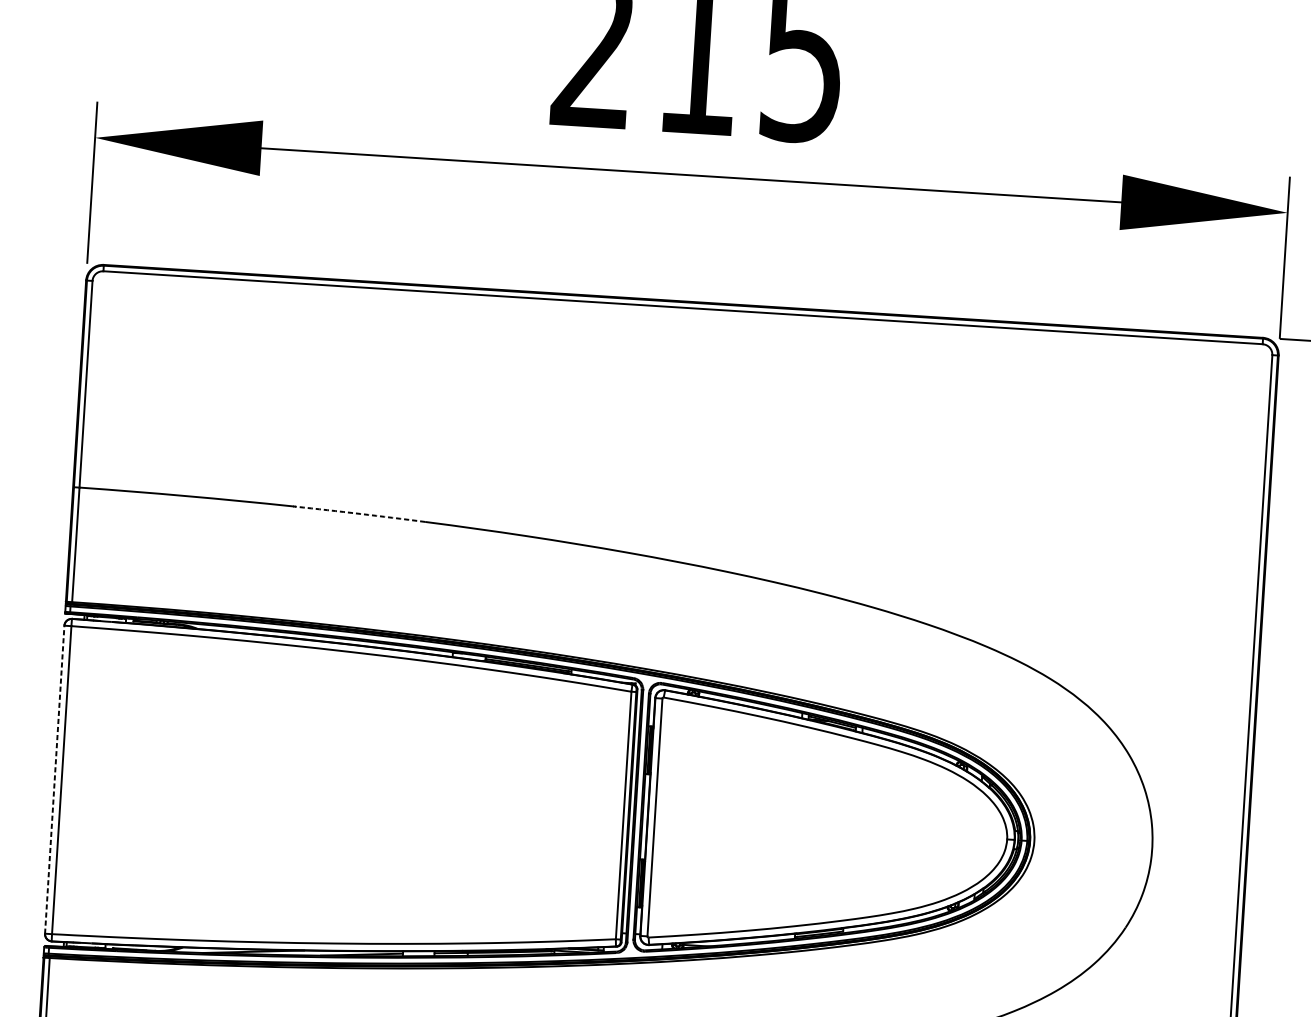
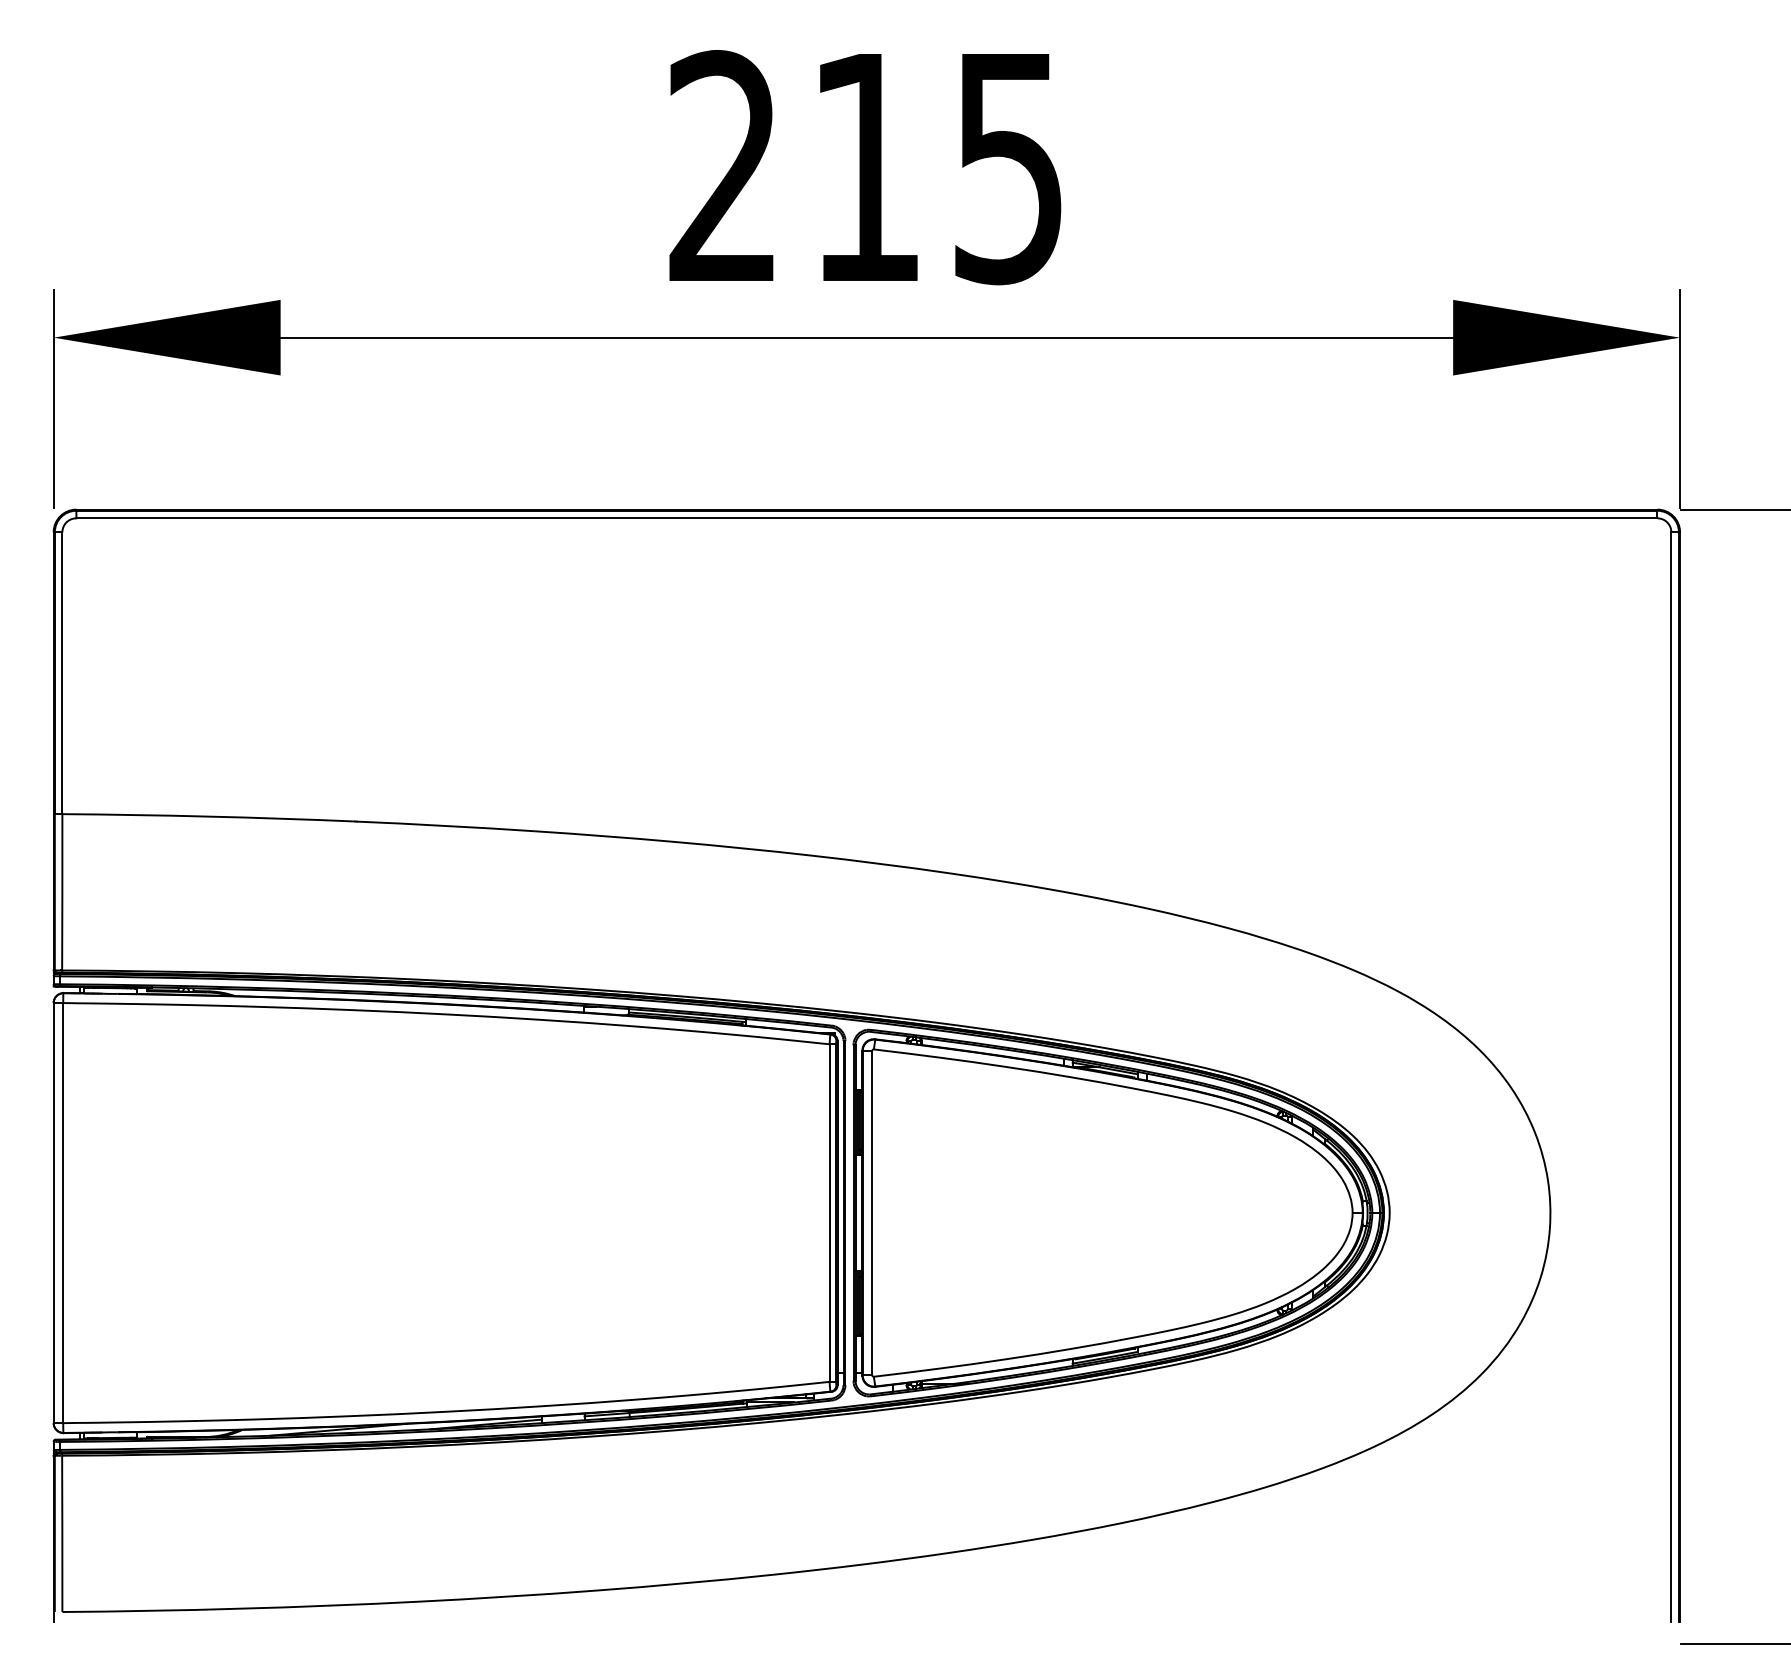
arc: (359, 513) -> (445, 825), dashed -> solid
line: (54, 779) -> (53, 1212), dashed -> solid

